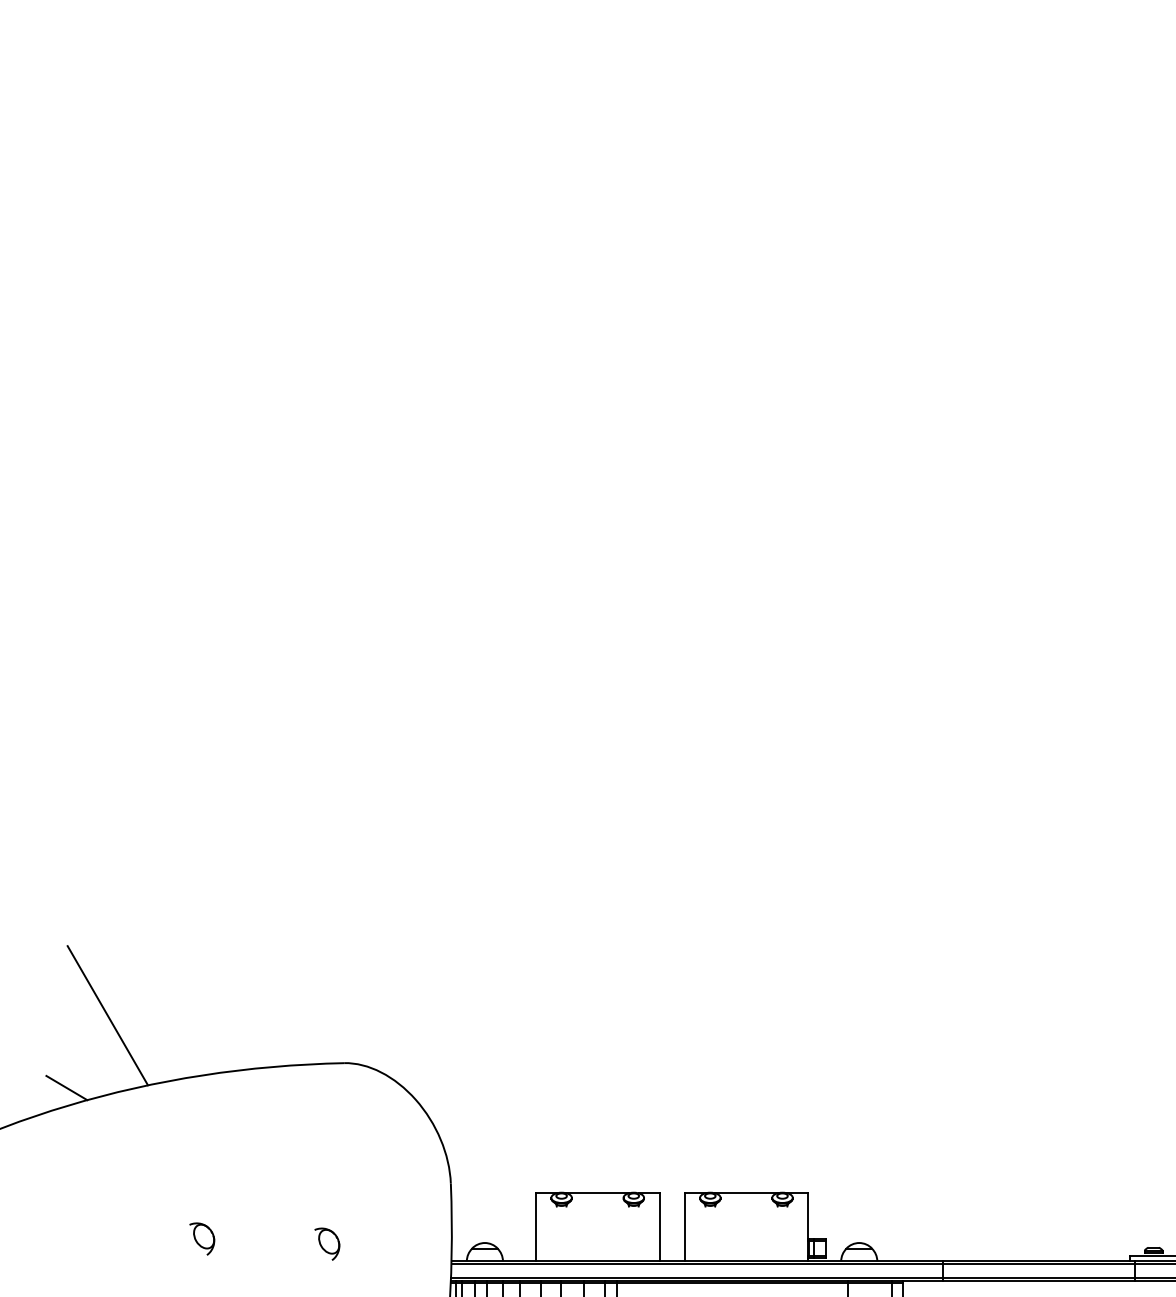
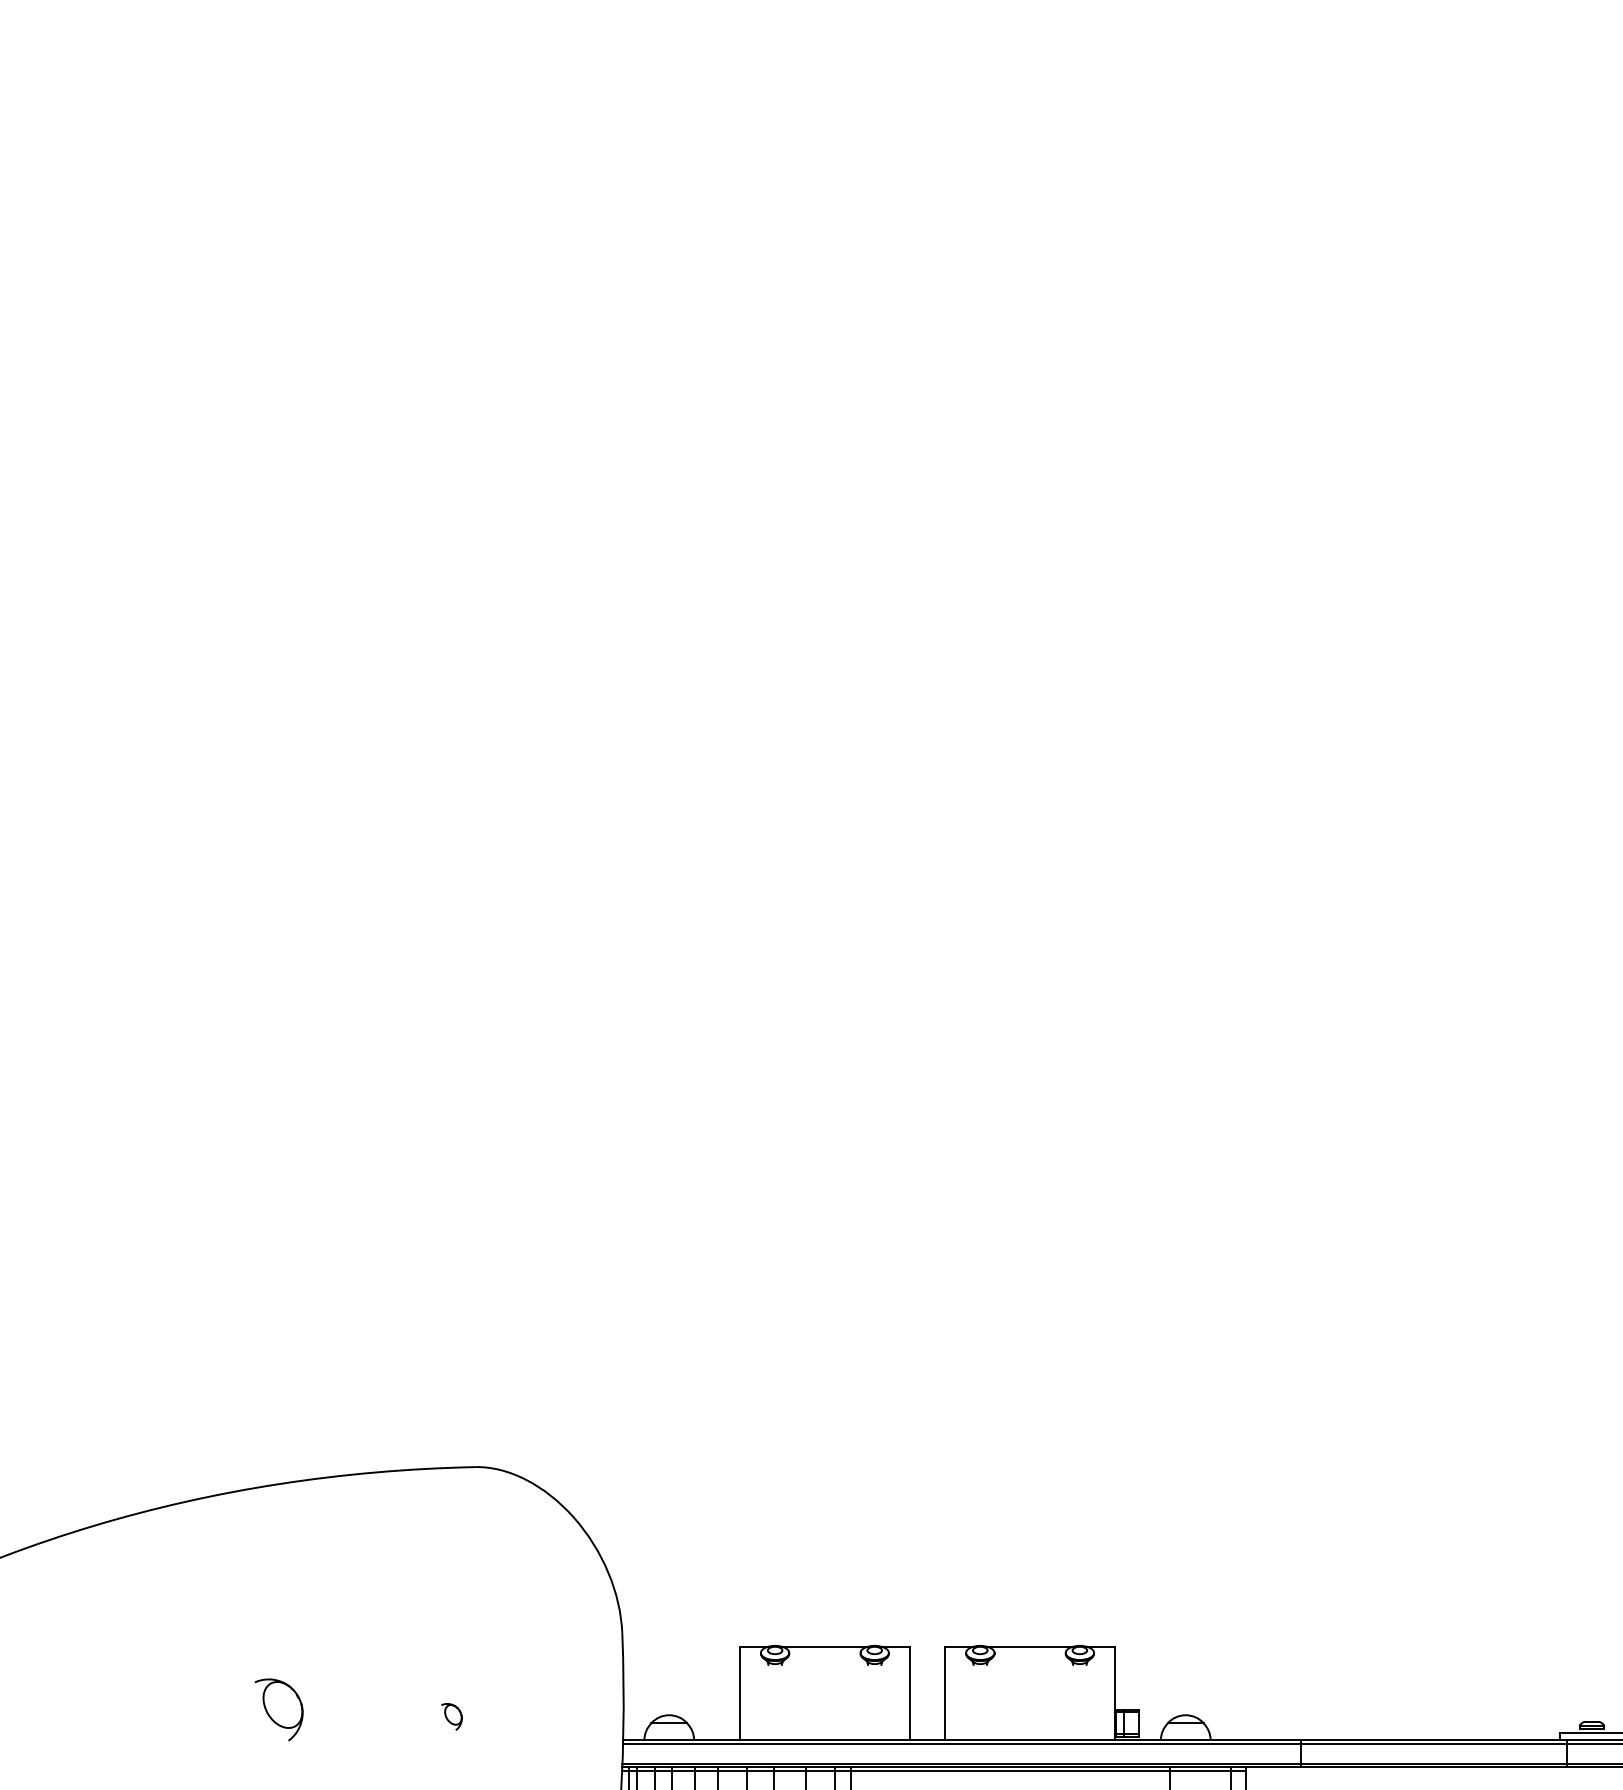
line: (107, 1015) -> (148, 1401), removed
line: (66, 1088) -> (92, 1501), removed
part: (201, 1238) -> (278, 1709), size x1.4
part: (327, 1243) -> (451, 1716), size x0.6

